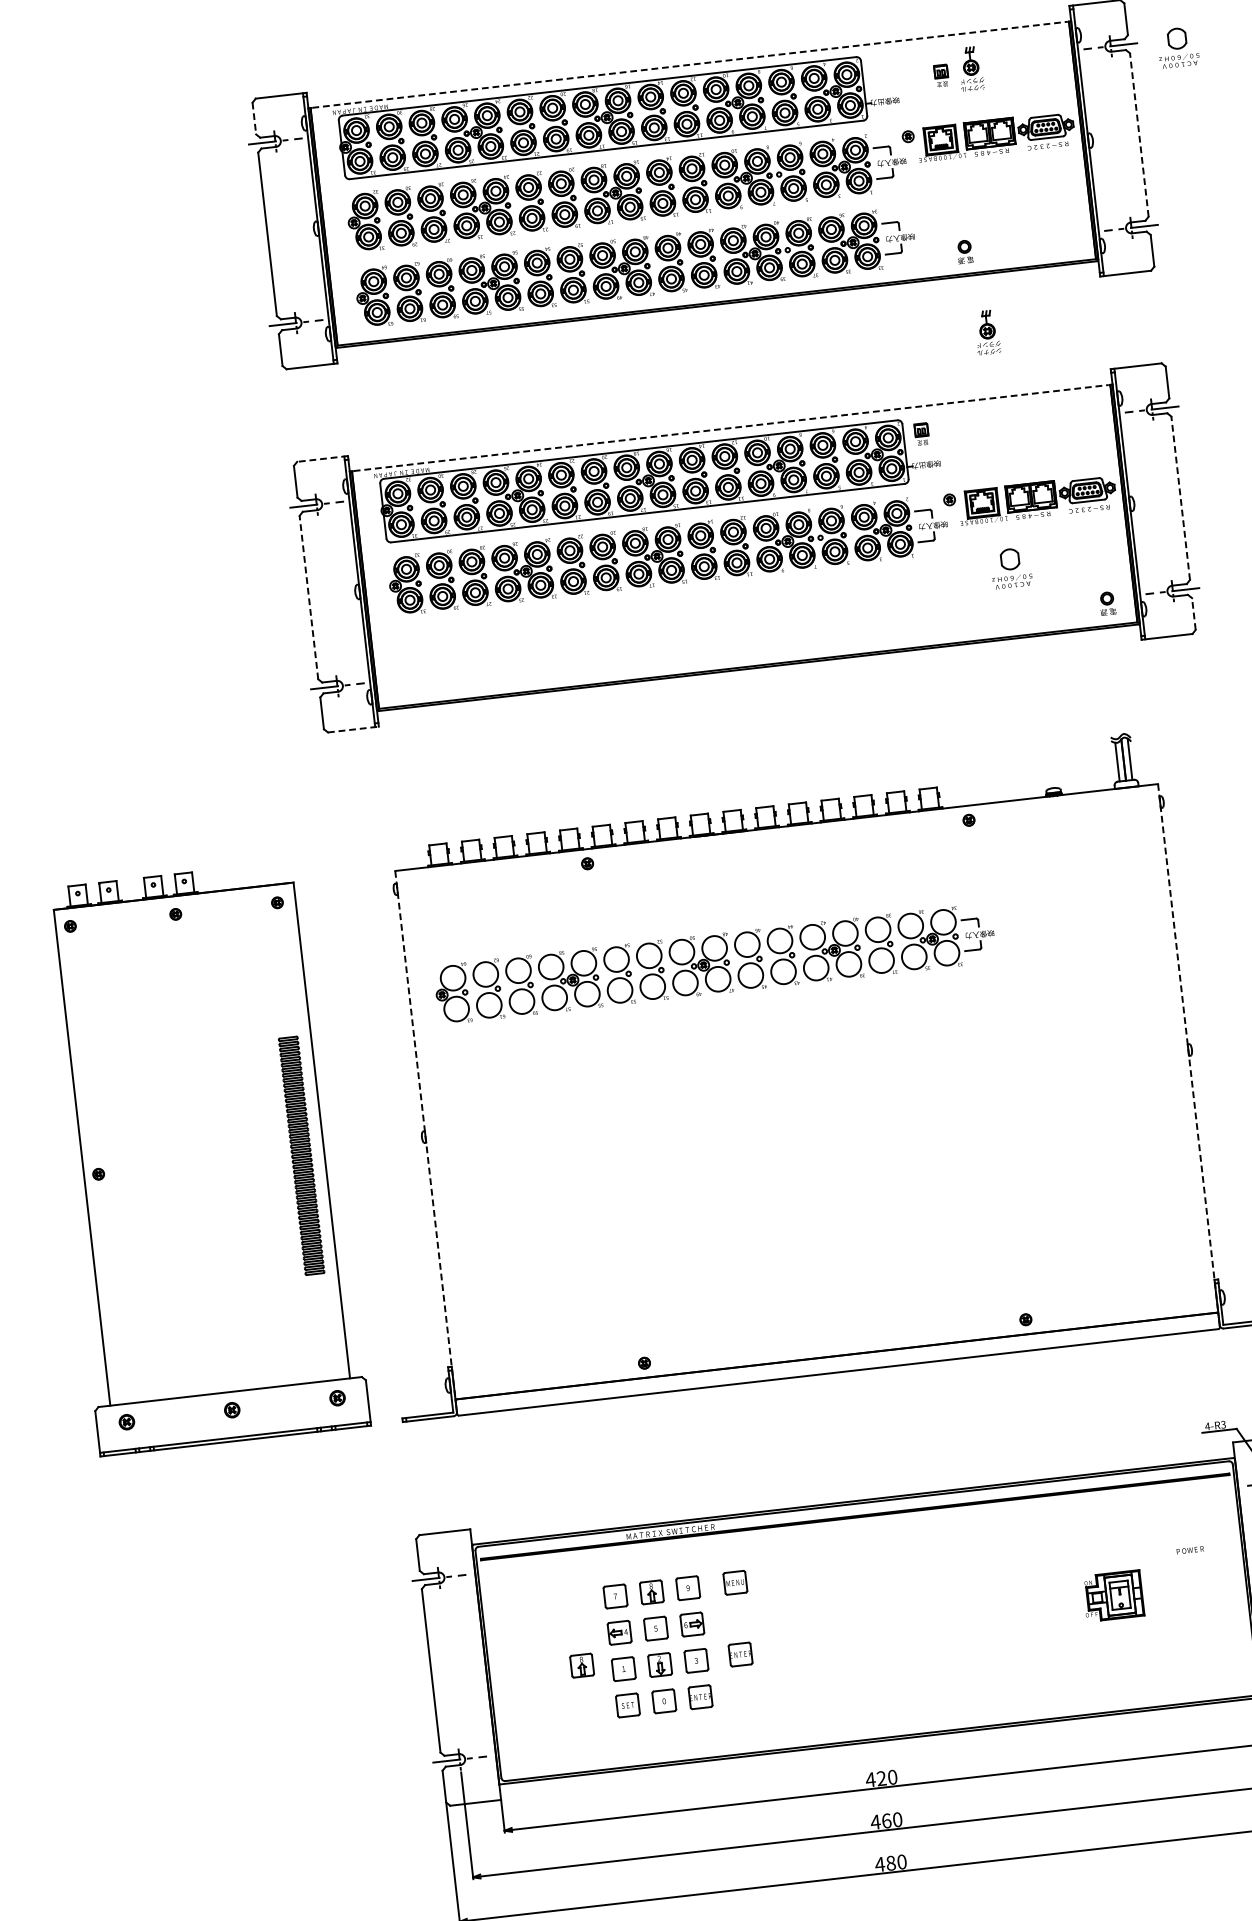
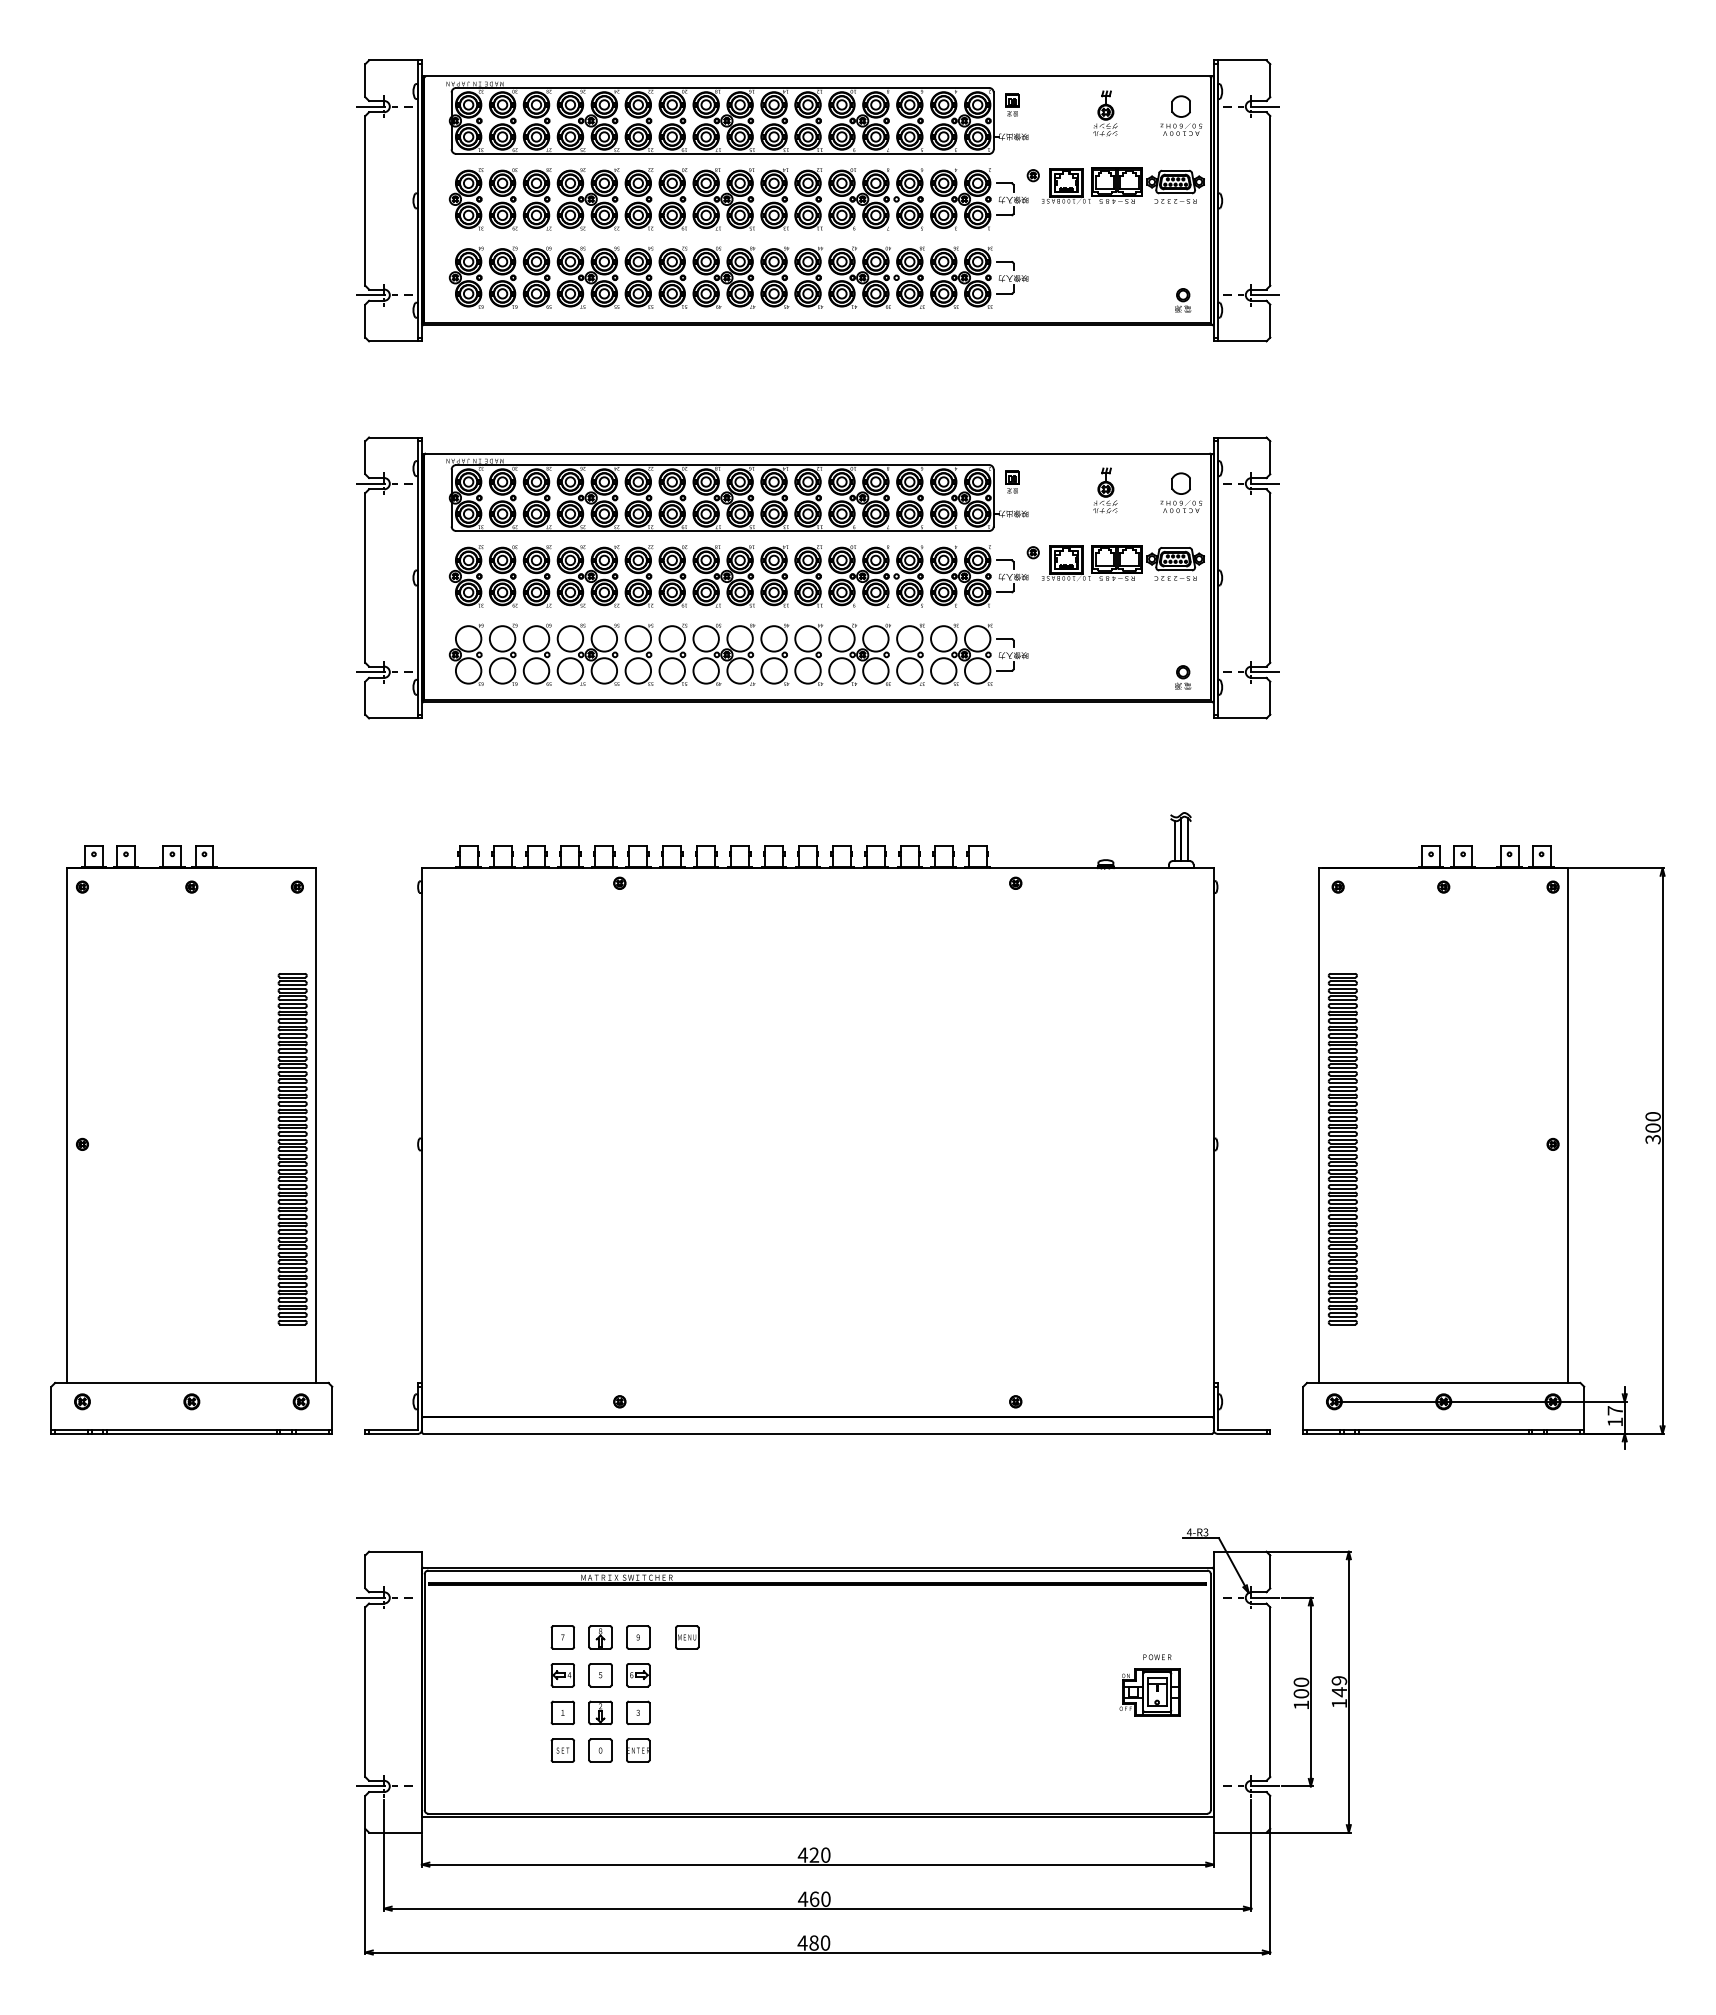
part: (1178, 47) -> (1181, 115), moved
line: (689, 64) -> (817, 76), dashed -> solid
part: (941, 75) -> (1012, 104), moved
line: (254, 119) -> (365, 81), dashed -> solid
line: (1139, 134) -> (1270, 200), dashed -> solid
part: (965, 252) -> (1183, 300), moved
part: (987, 332) -> (1105, 490), moved
line: (730, 428) -> (817, 453), dashed -> solid
line: (321, 459) -> (394, 437), dashed -> solid
line: (1180, 497) -> (1270, 577), dashed -> solid
part: (1011, 567) -> (1181, 492), moved
line: (309, 597) -> (365, 577), dashed -> solid
line: (1193, 613) -> (1270, 697), dashed -> solid
line: (353, 729) -> (395, 718), dashed -> solid
part: (714, 963) -> (738, 654), moved
line: (1188, 1049) -> (1213, 1143), dashed -> solid
line: (425, 1136) -> (421, 1143), dashed -> solid
part: (301, 1156) -> (292, 1149), size x1.43
part: (1112, 1596) -> (1149, 1692), moved
part: (740, 1654) -> (684, 1711), removed
part: (582, 1665) -> (520, 1704), removed

